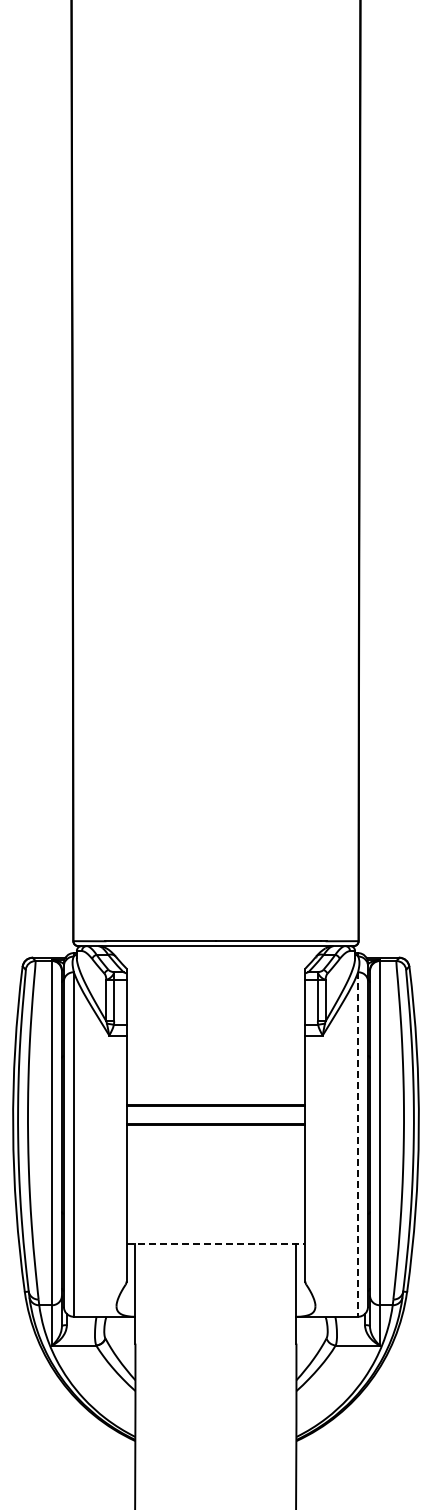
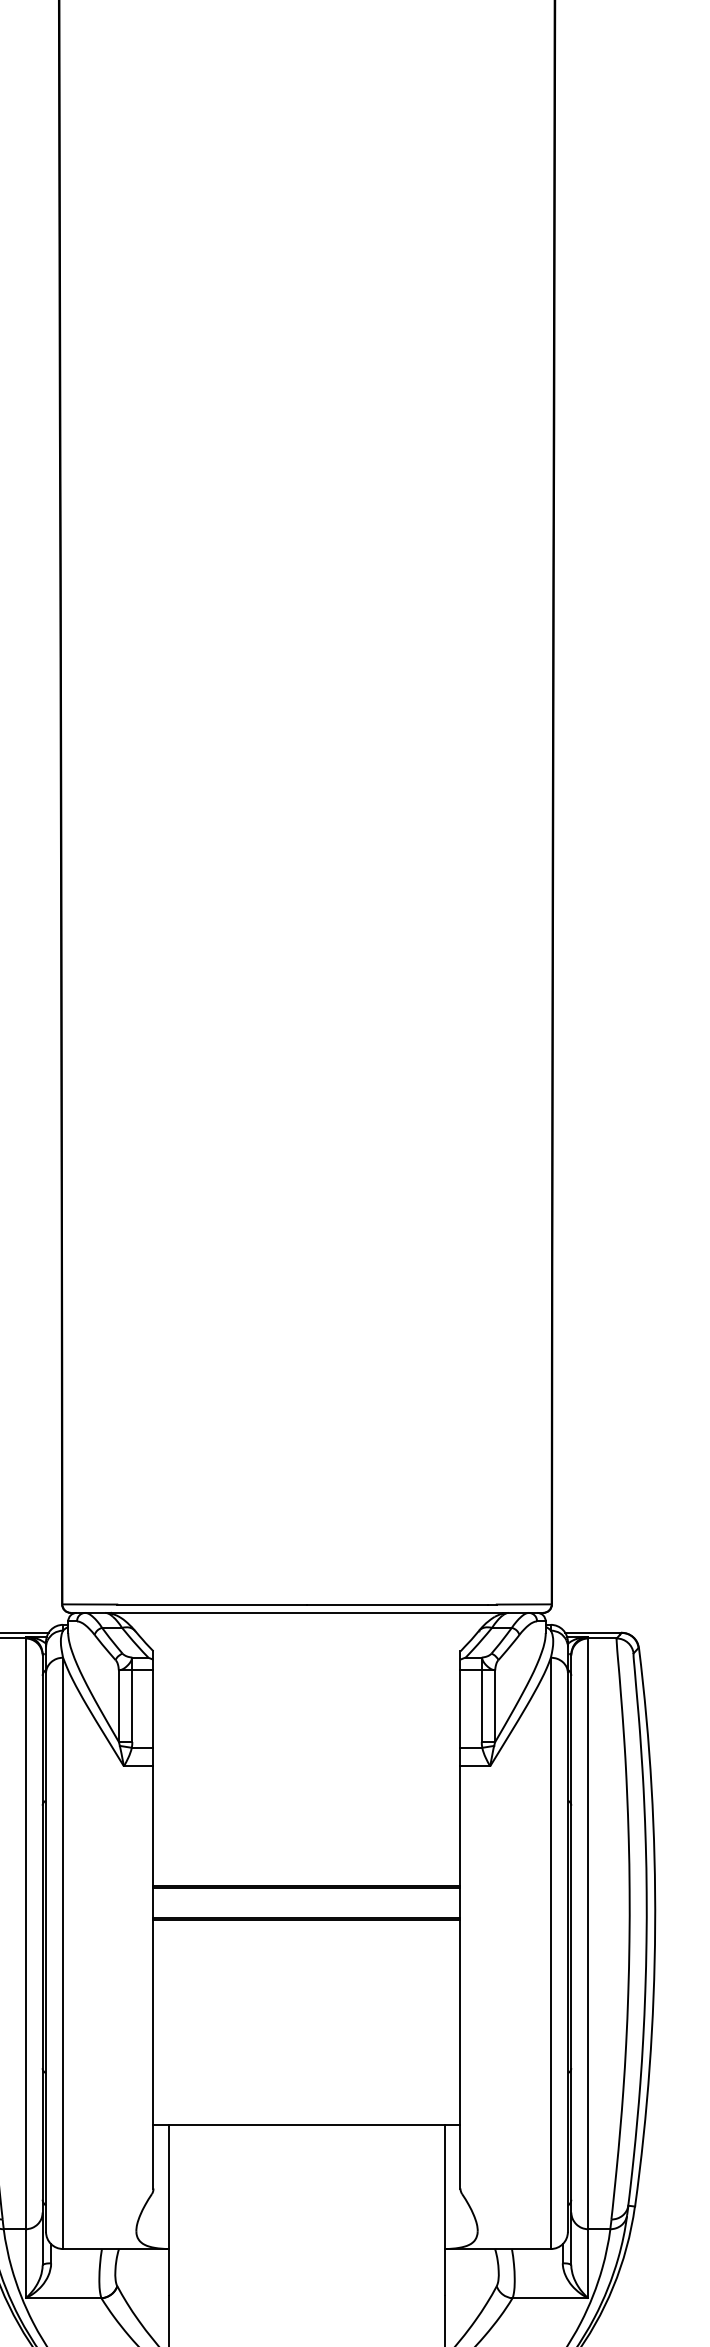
line: (358, 1145) -> (551, 1955), dashed -> solid
line: (216, 1244) -> (307, 2124), dashed -> solid

